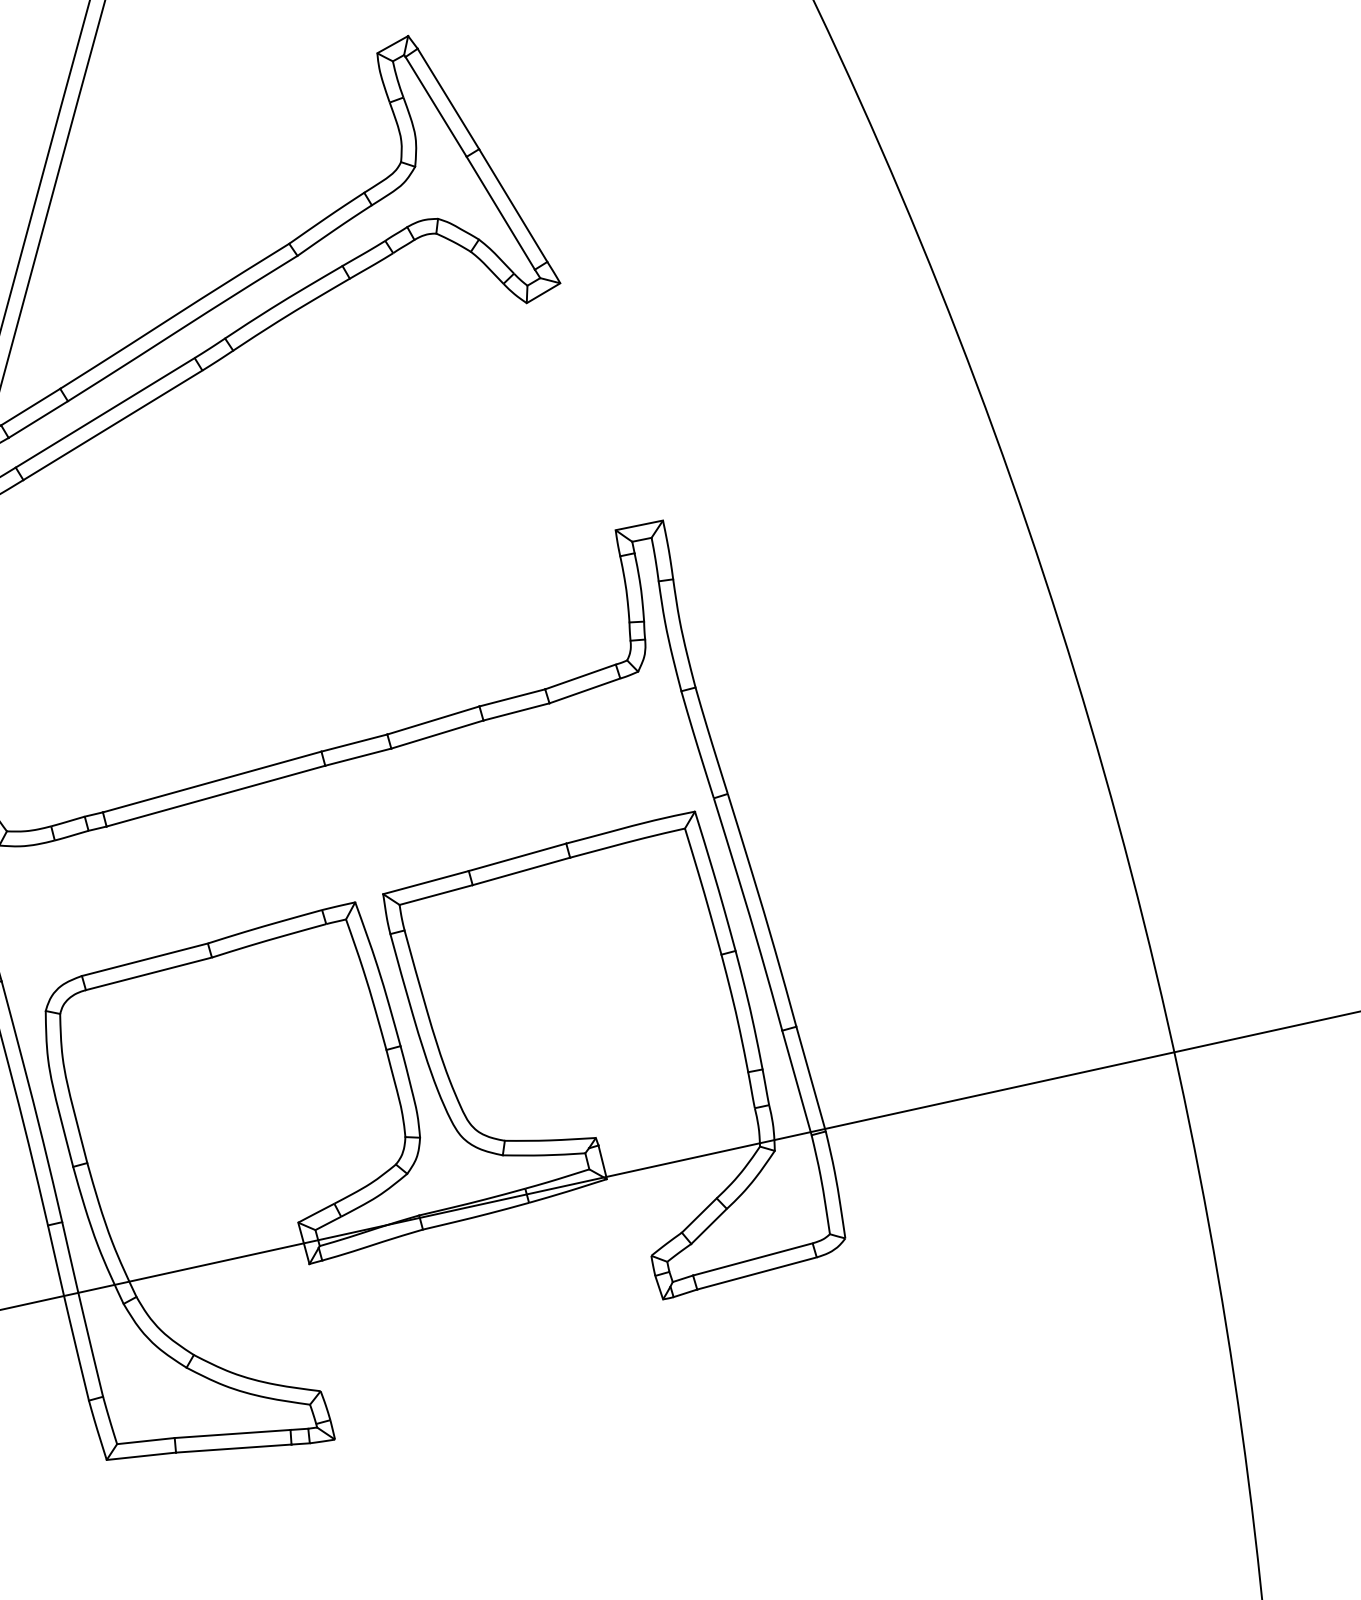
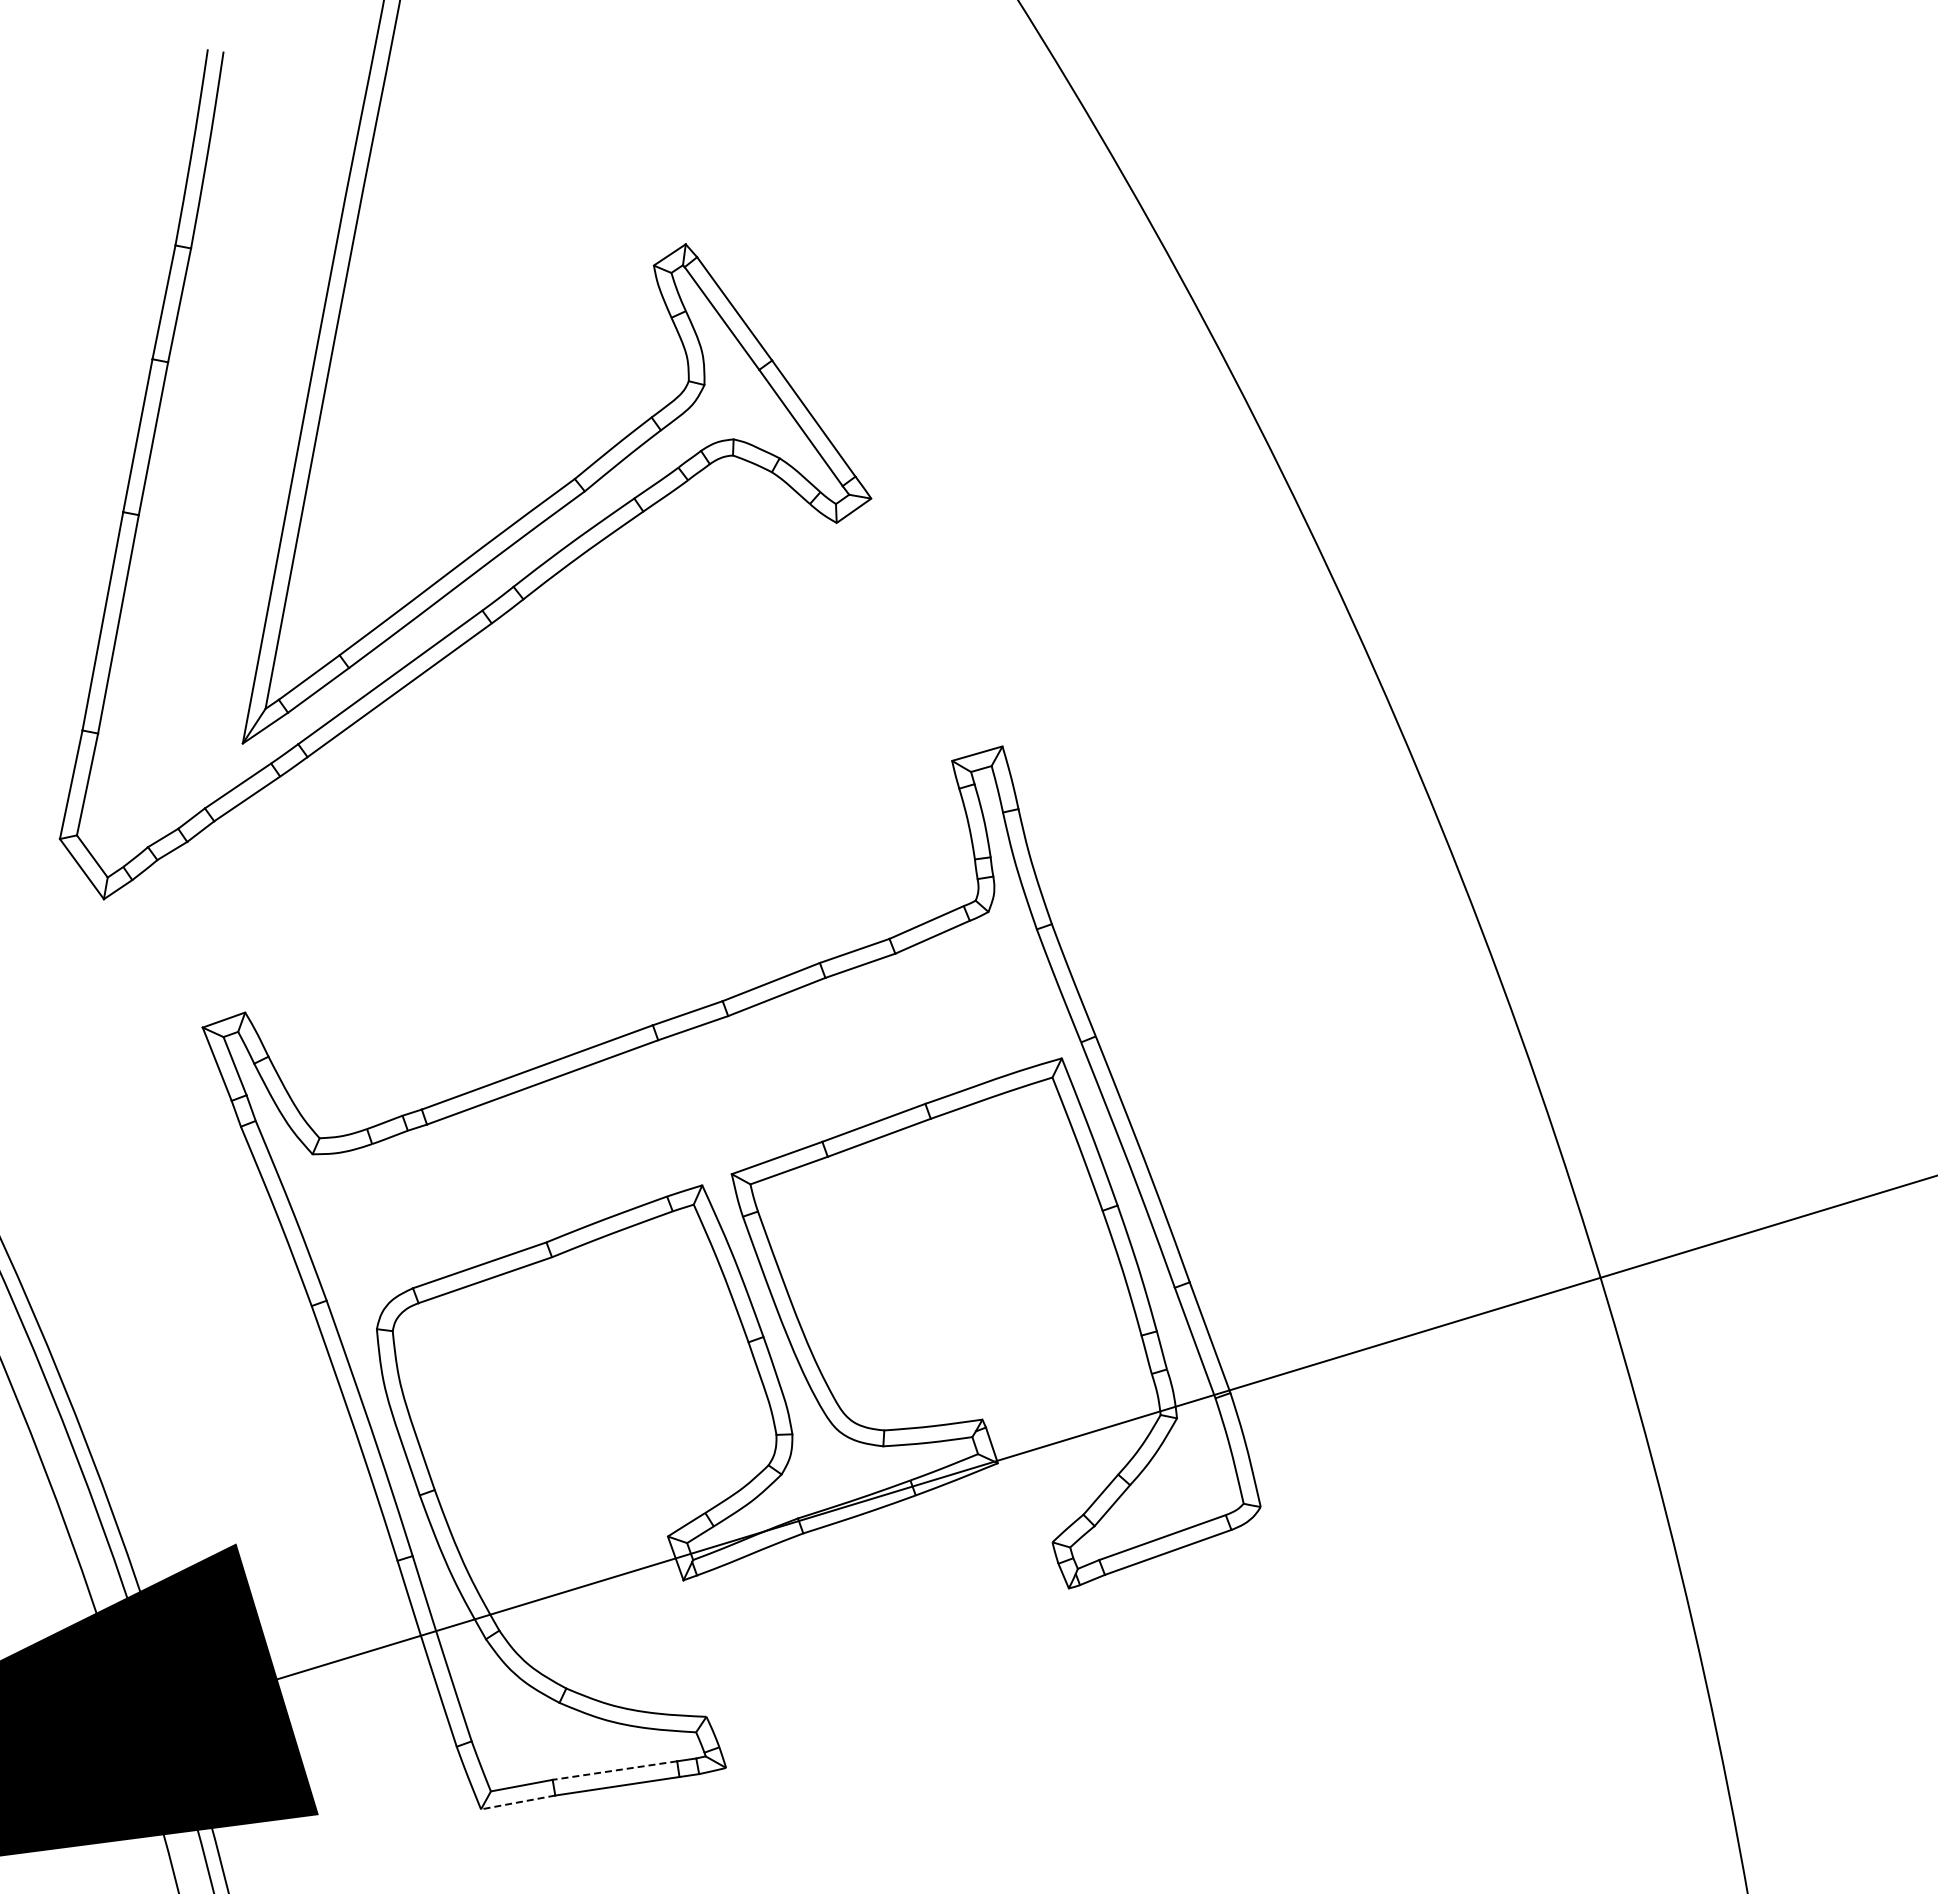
line: (232, 1433) -> (614, 1770), solid -> dashed
line: (141, 1456) -> (518, 1802), solid -> dashed

